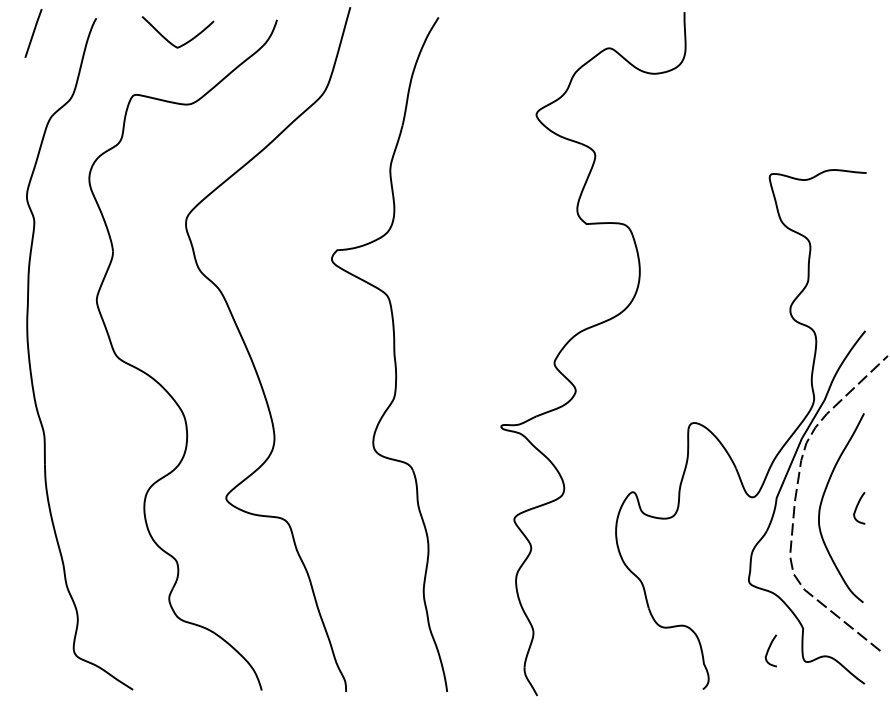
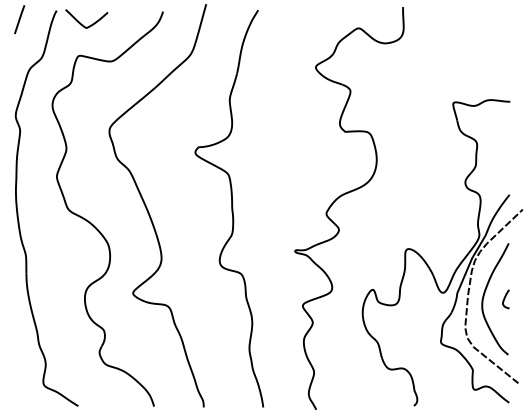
curve: (169, 40) -> (81, 23), moved
curve: (770, 651) -> (453, 383), removed

